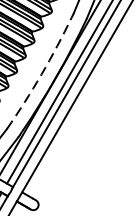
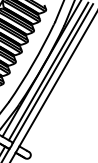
arc: (41, 74) -> (32, 64), dashed -> solid

